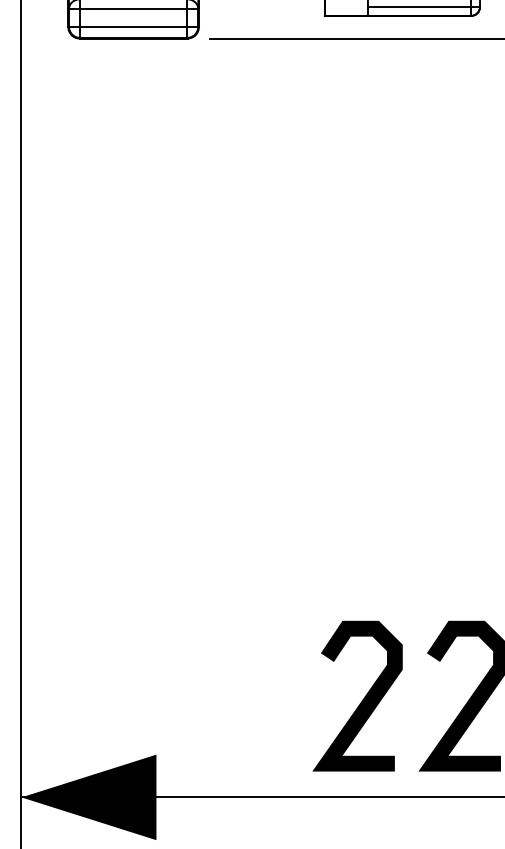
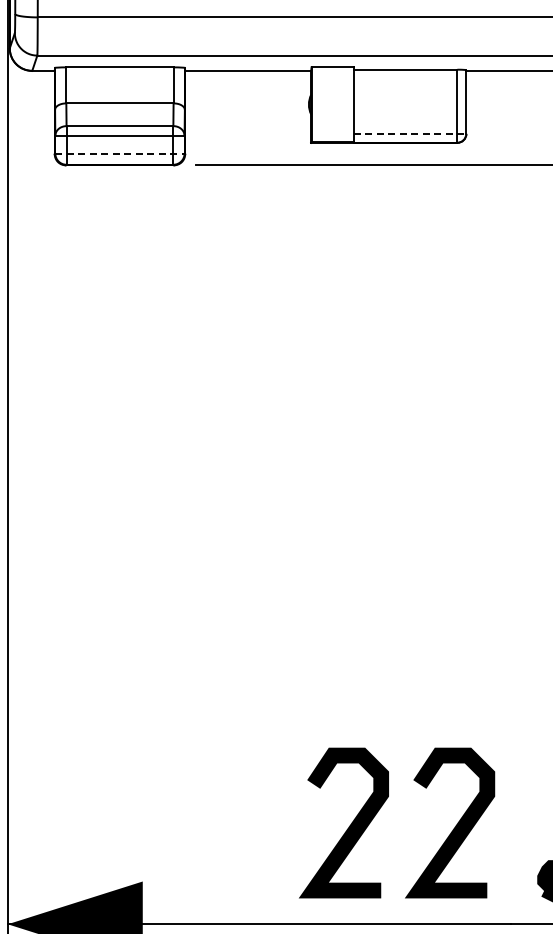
line: (424, 6) -> (410, 133), solid -> dashed
line: (133, 26) -> (119, 153), solid -> dashed

